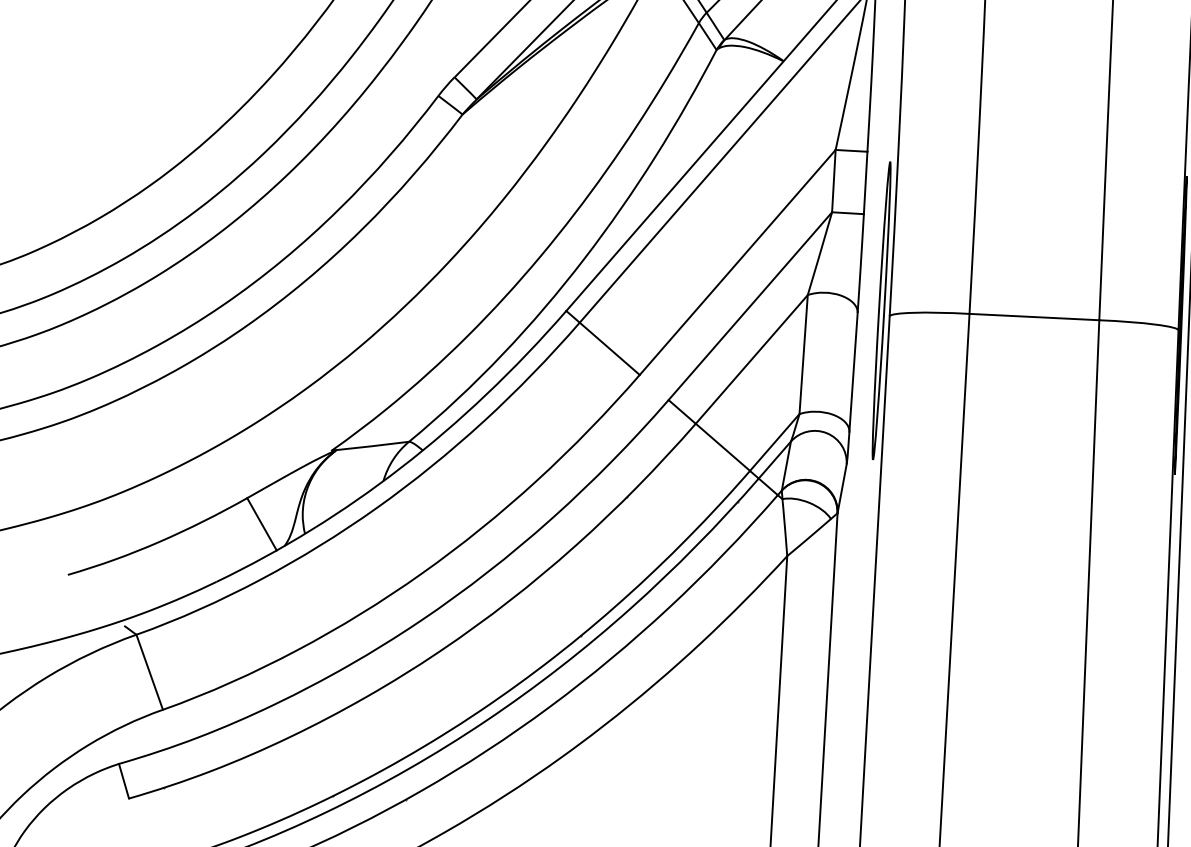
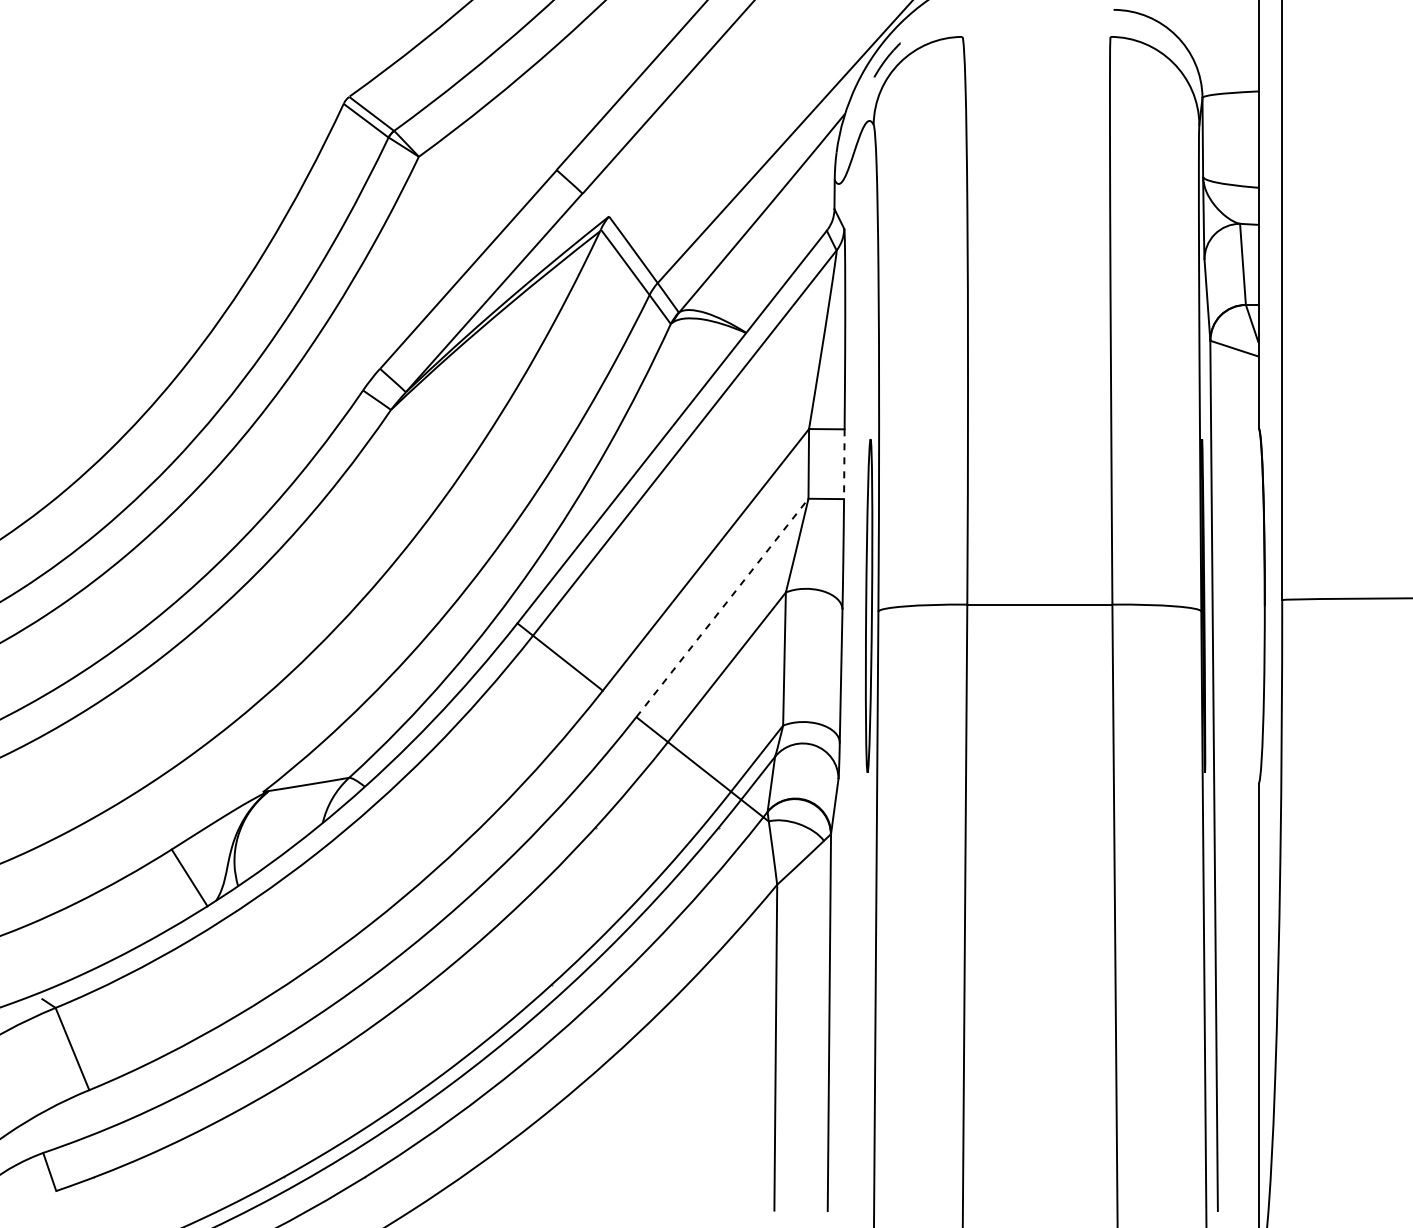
line: (865, 183) -> (844, 464), solid -> dashed
line: (750, 305) -> (722, 607), solid -> dashed

